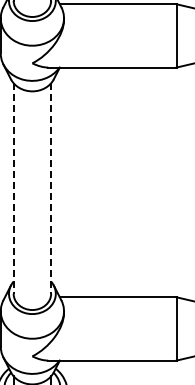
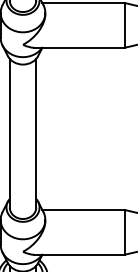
line: (13, 189) -> (9, 133), dashed -> solid
line: (51, 189) -> (36, 133), dashed -> solid

